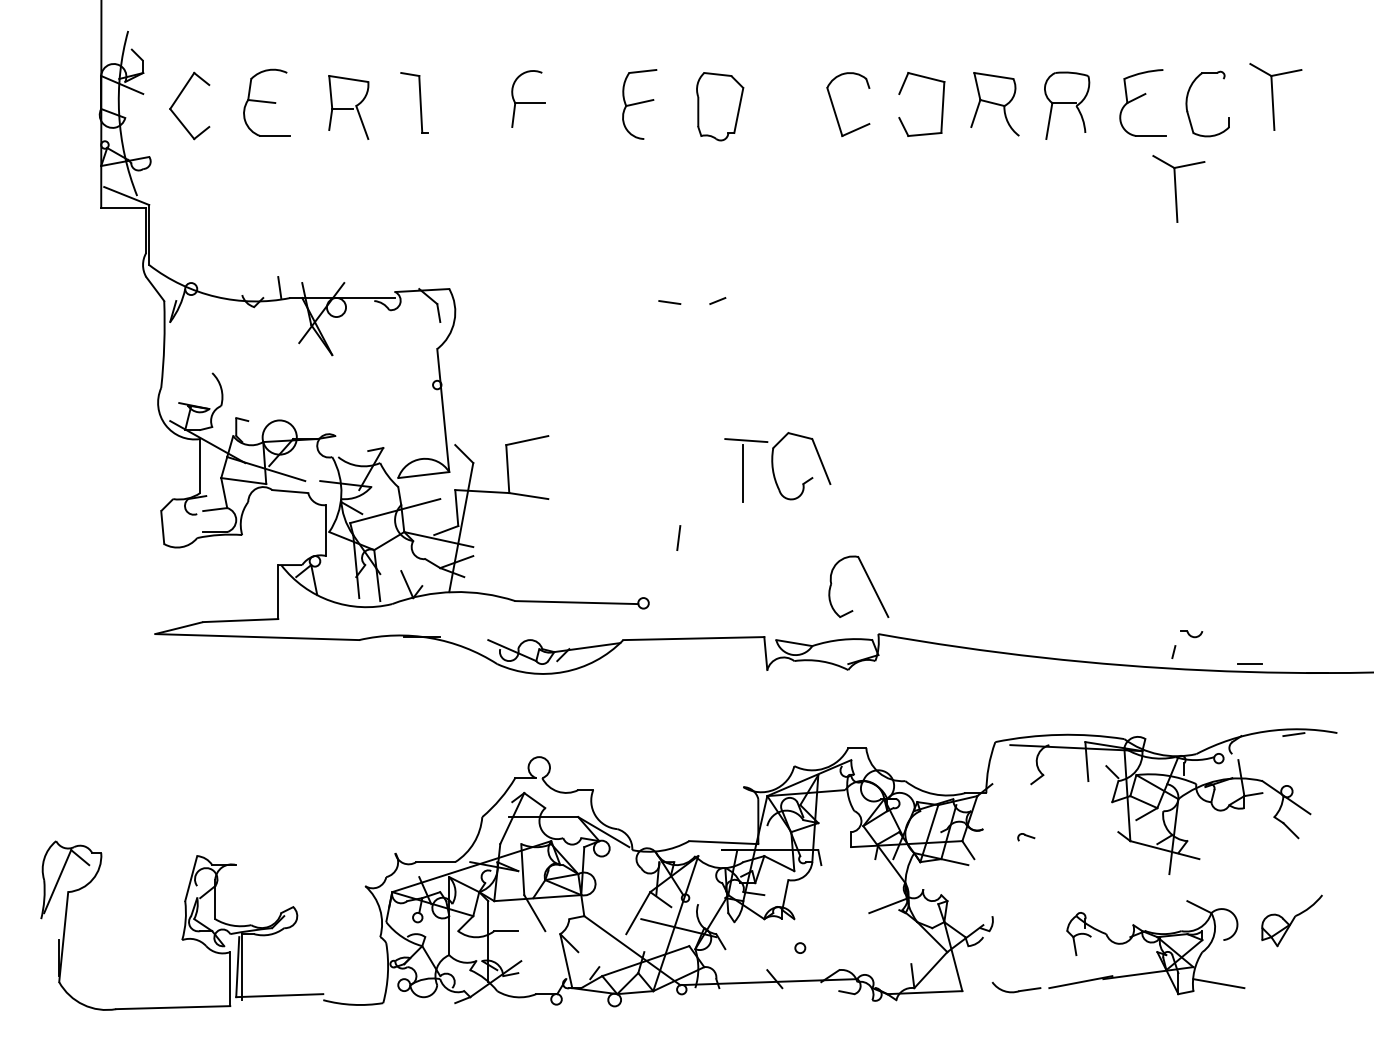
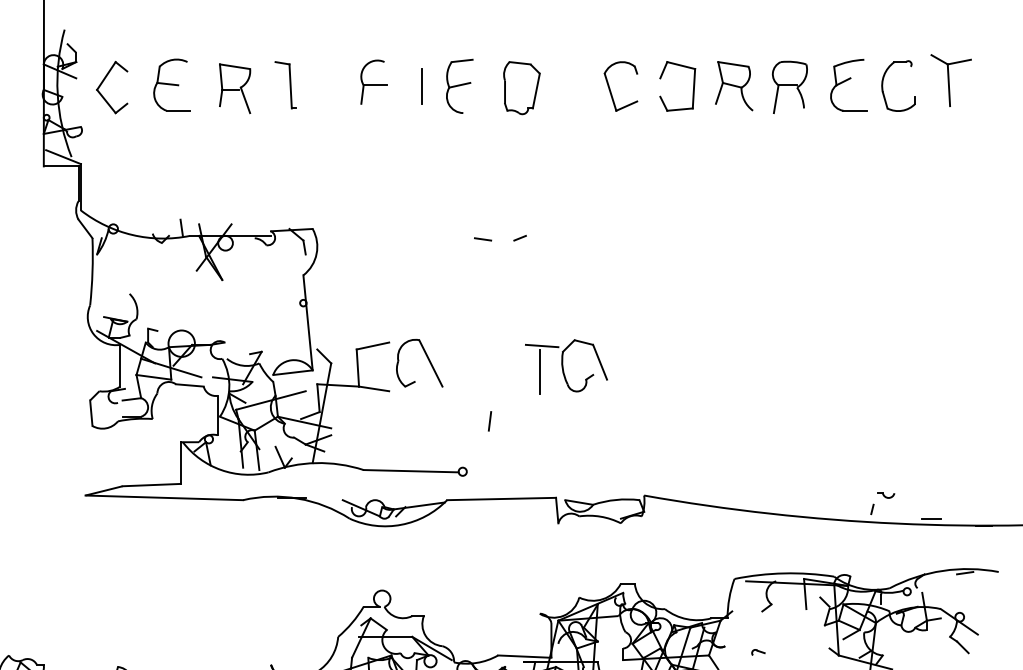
line: (590, 104) -> (421, 86), added
part: (1178, 188) -> (876, 151), removed
part: (869, 581) -> (427, 359), moved

